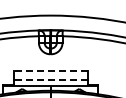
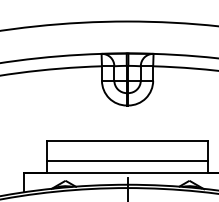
line: (50, 70) -> (127, 140), dashed -> solid
line: (50, 79) -> (127, 160), dashed -> solid

